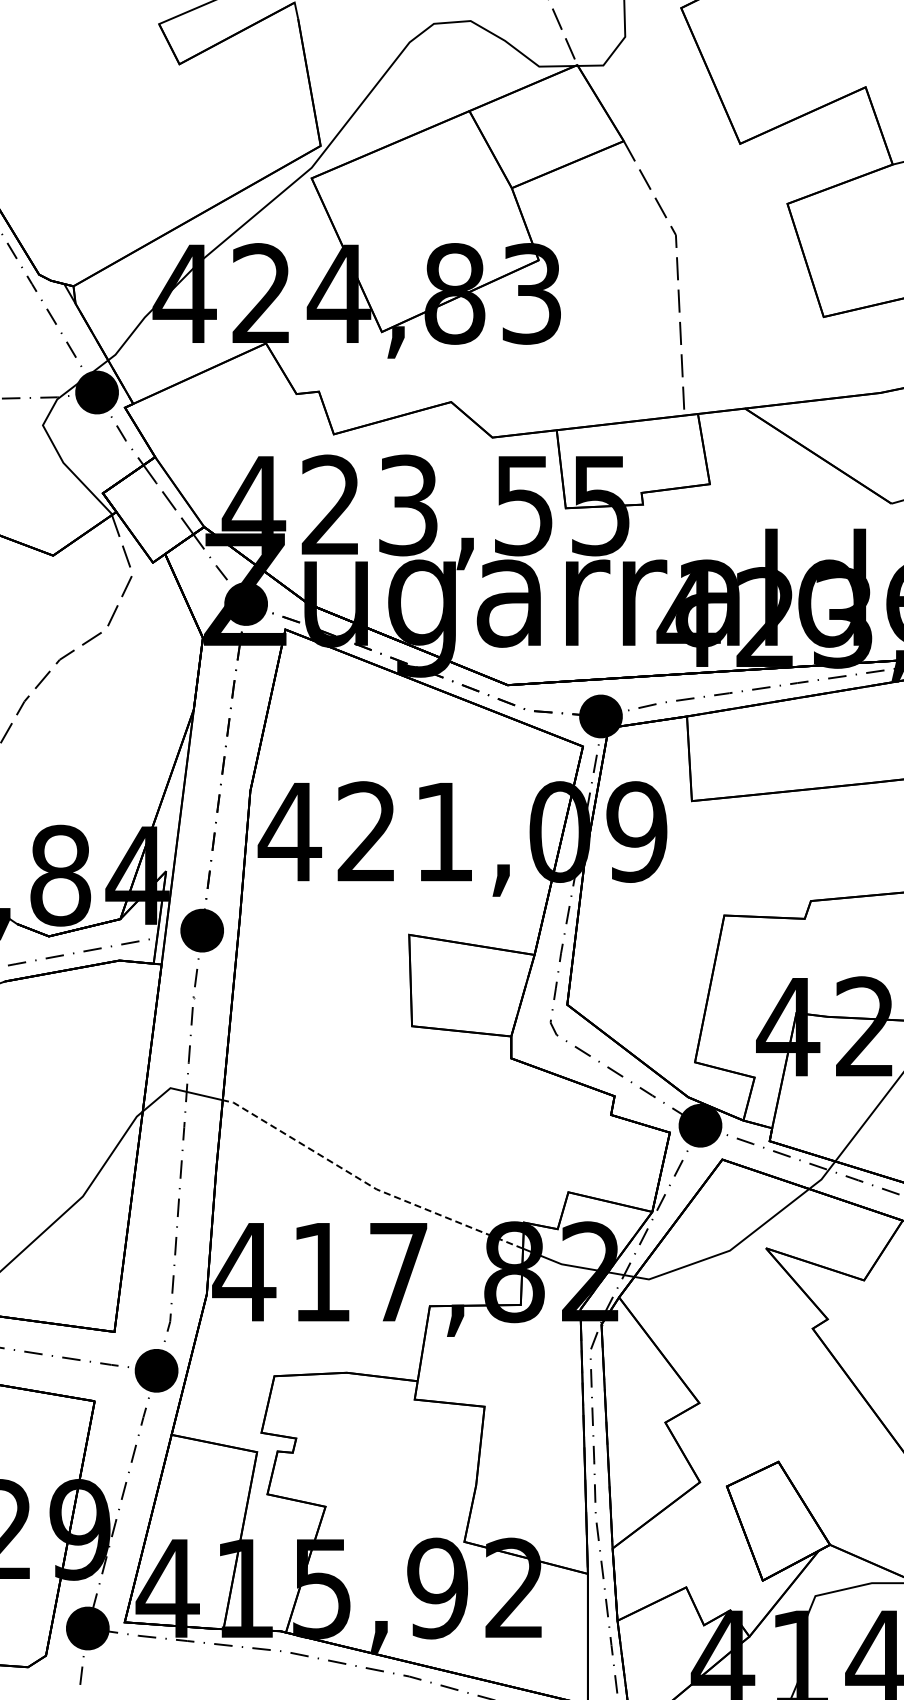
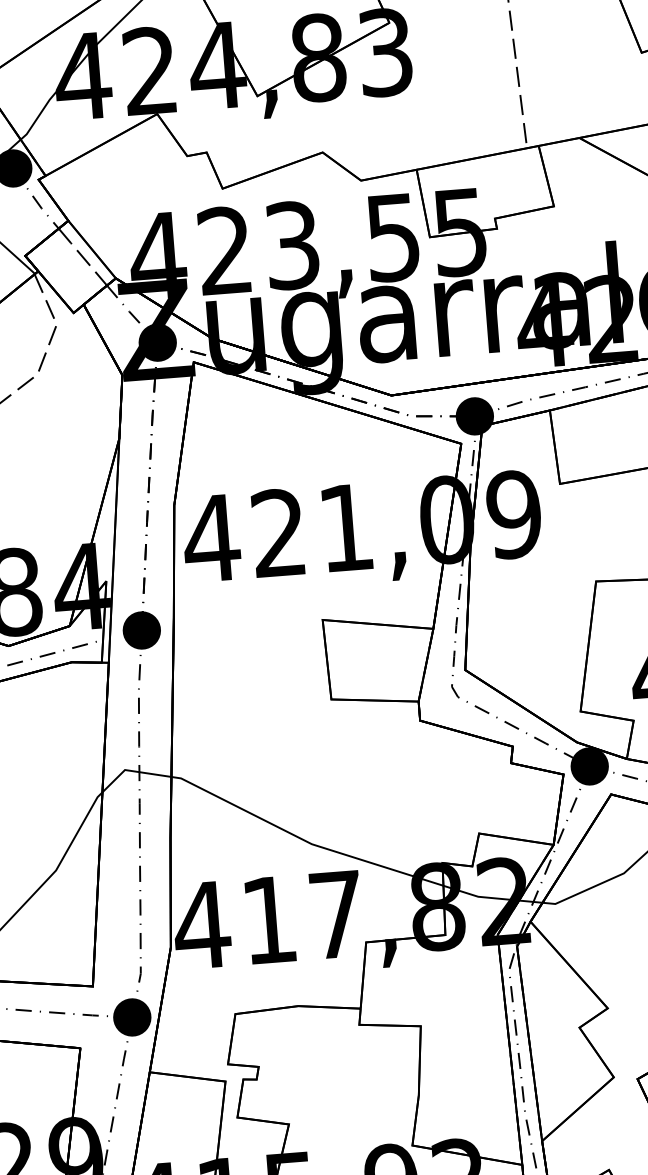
line: (367, 1183) -> (303, 839), dashed -> solid

